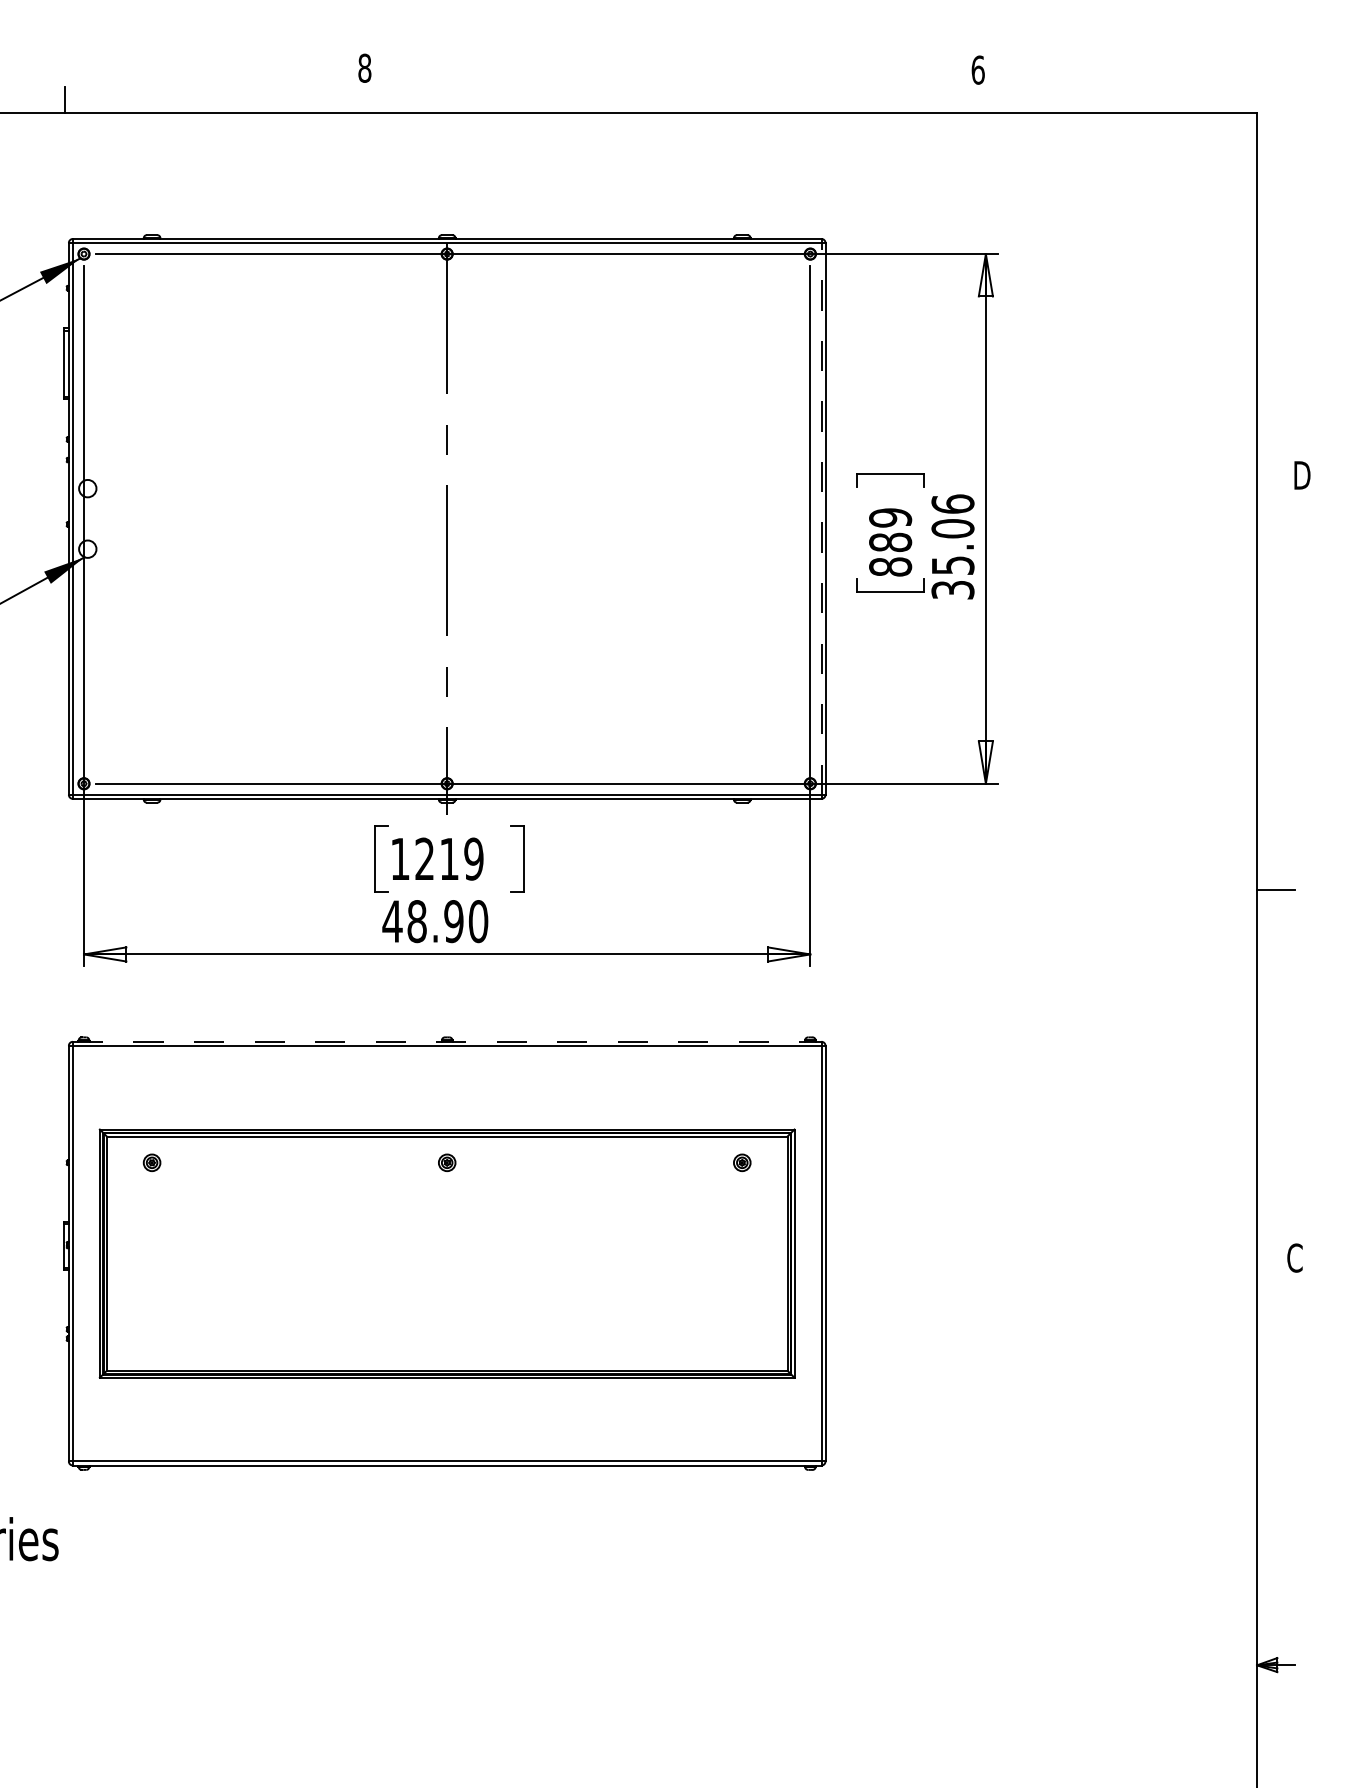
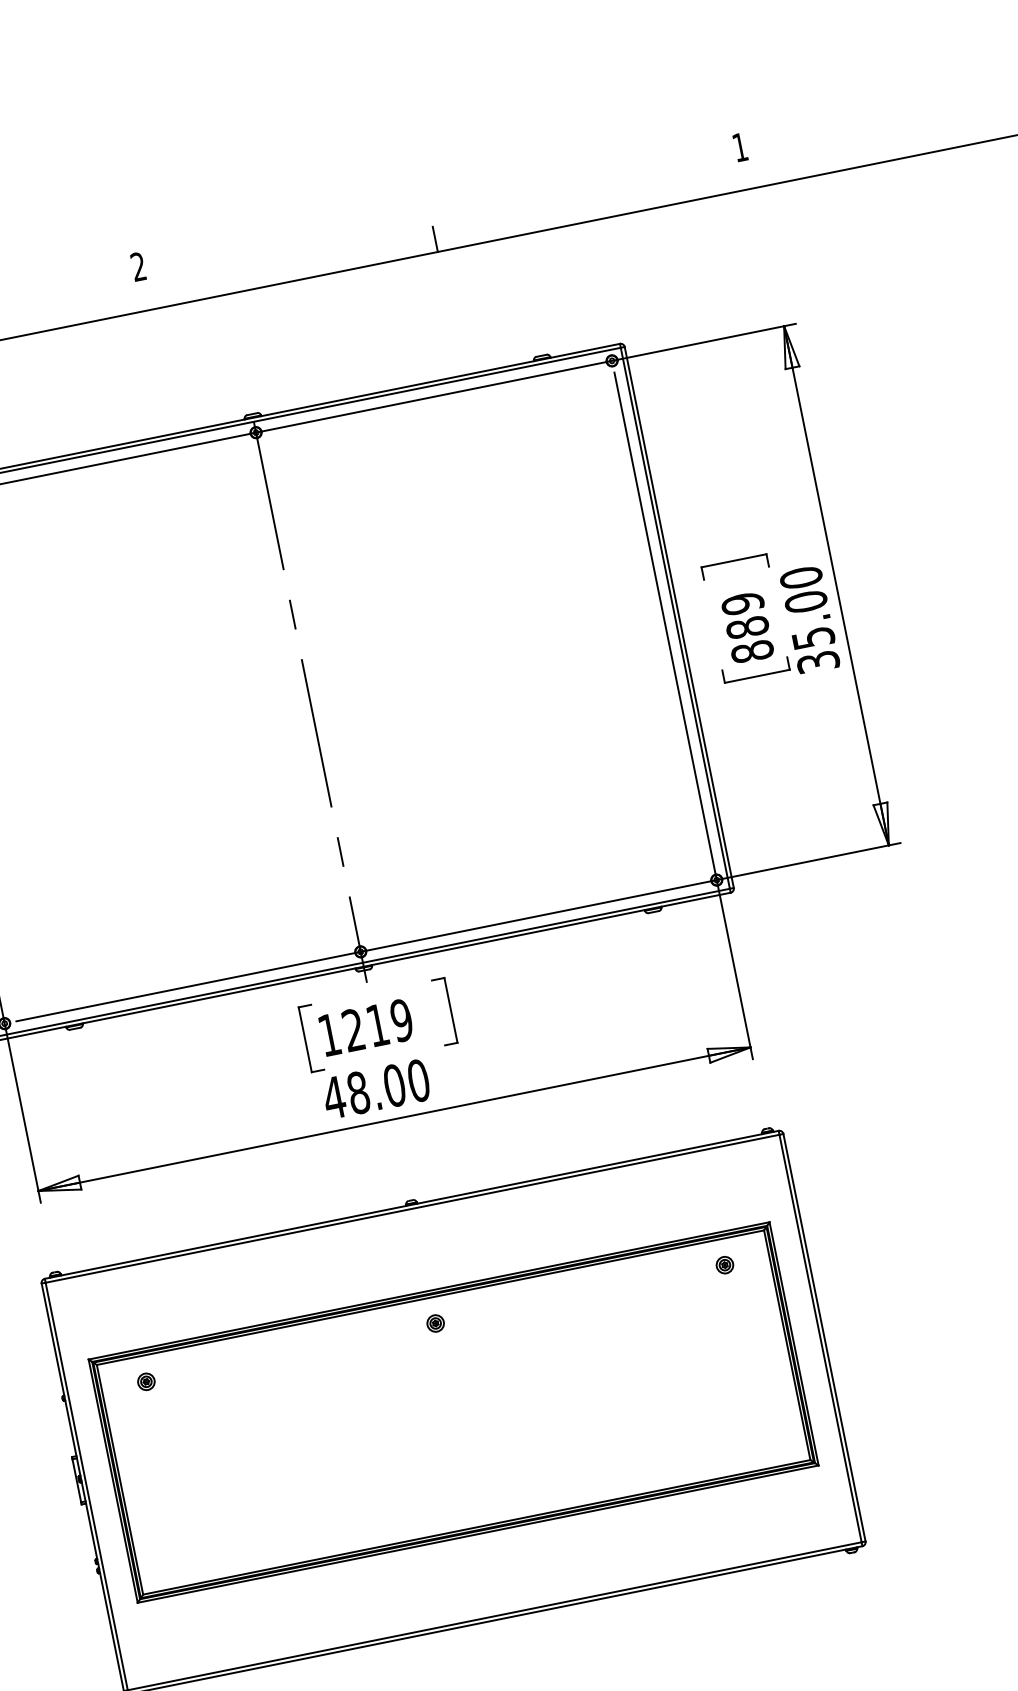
text: (364, 67) -> (138, 266), 8 -> 2
text: (977, 69) -> (739, 146), 6 -> 1
line: (661, 99) -> (435, 238), added
text: (952, 503) -> (800, 577), 35.06 -> 35.00
line: (821, 518) -> (675, 617), dashed -> solid
text: (453, 921) -> (394, 1085), 48.90 -> 48.00
line: (447, 1041) -> (412, 1204), dashed -> solid

